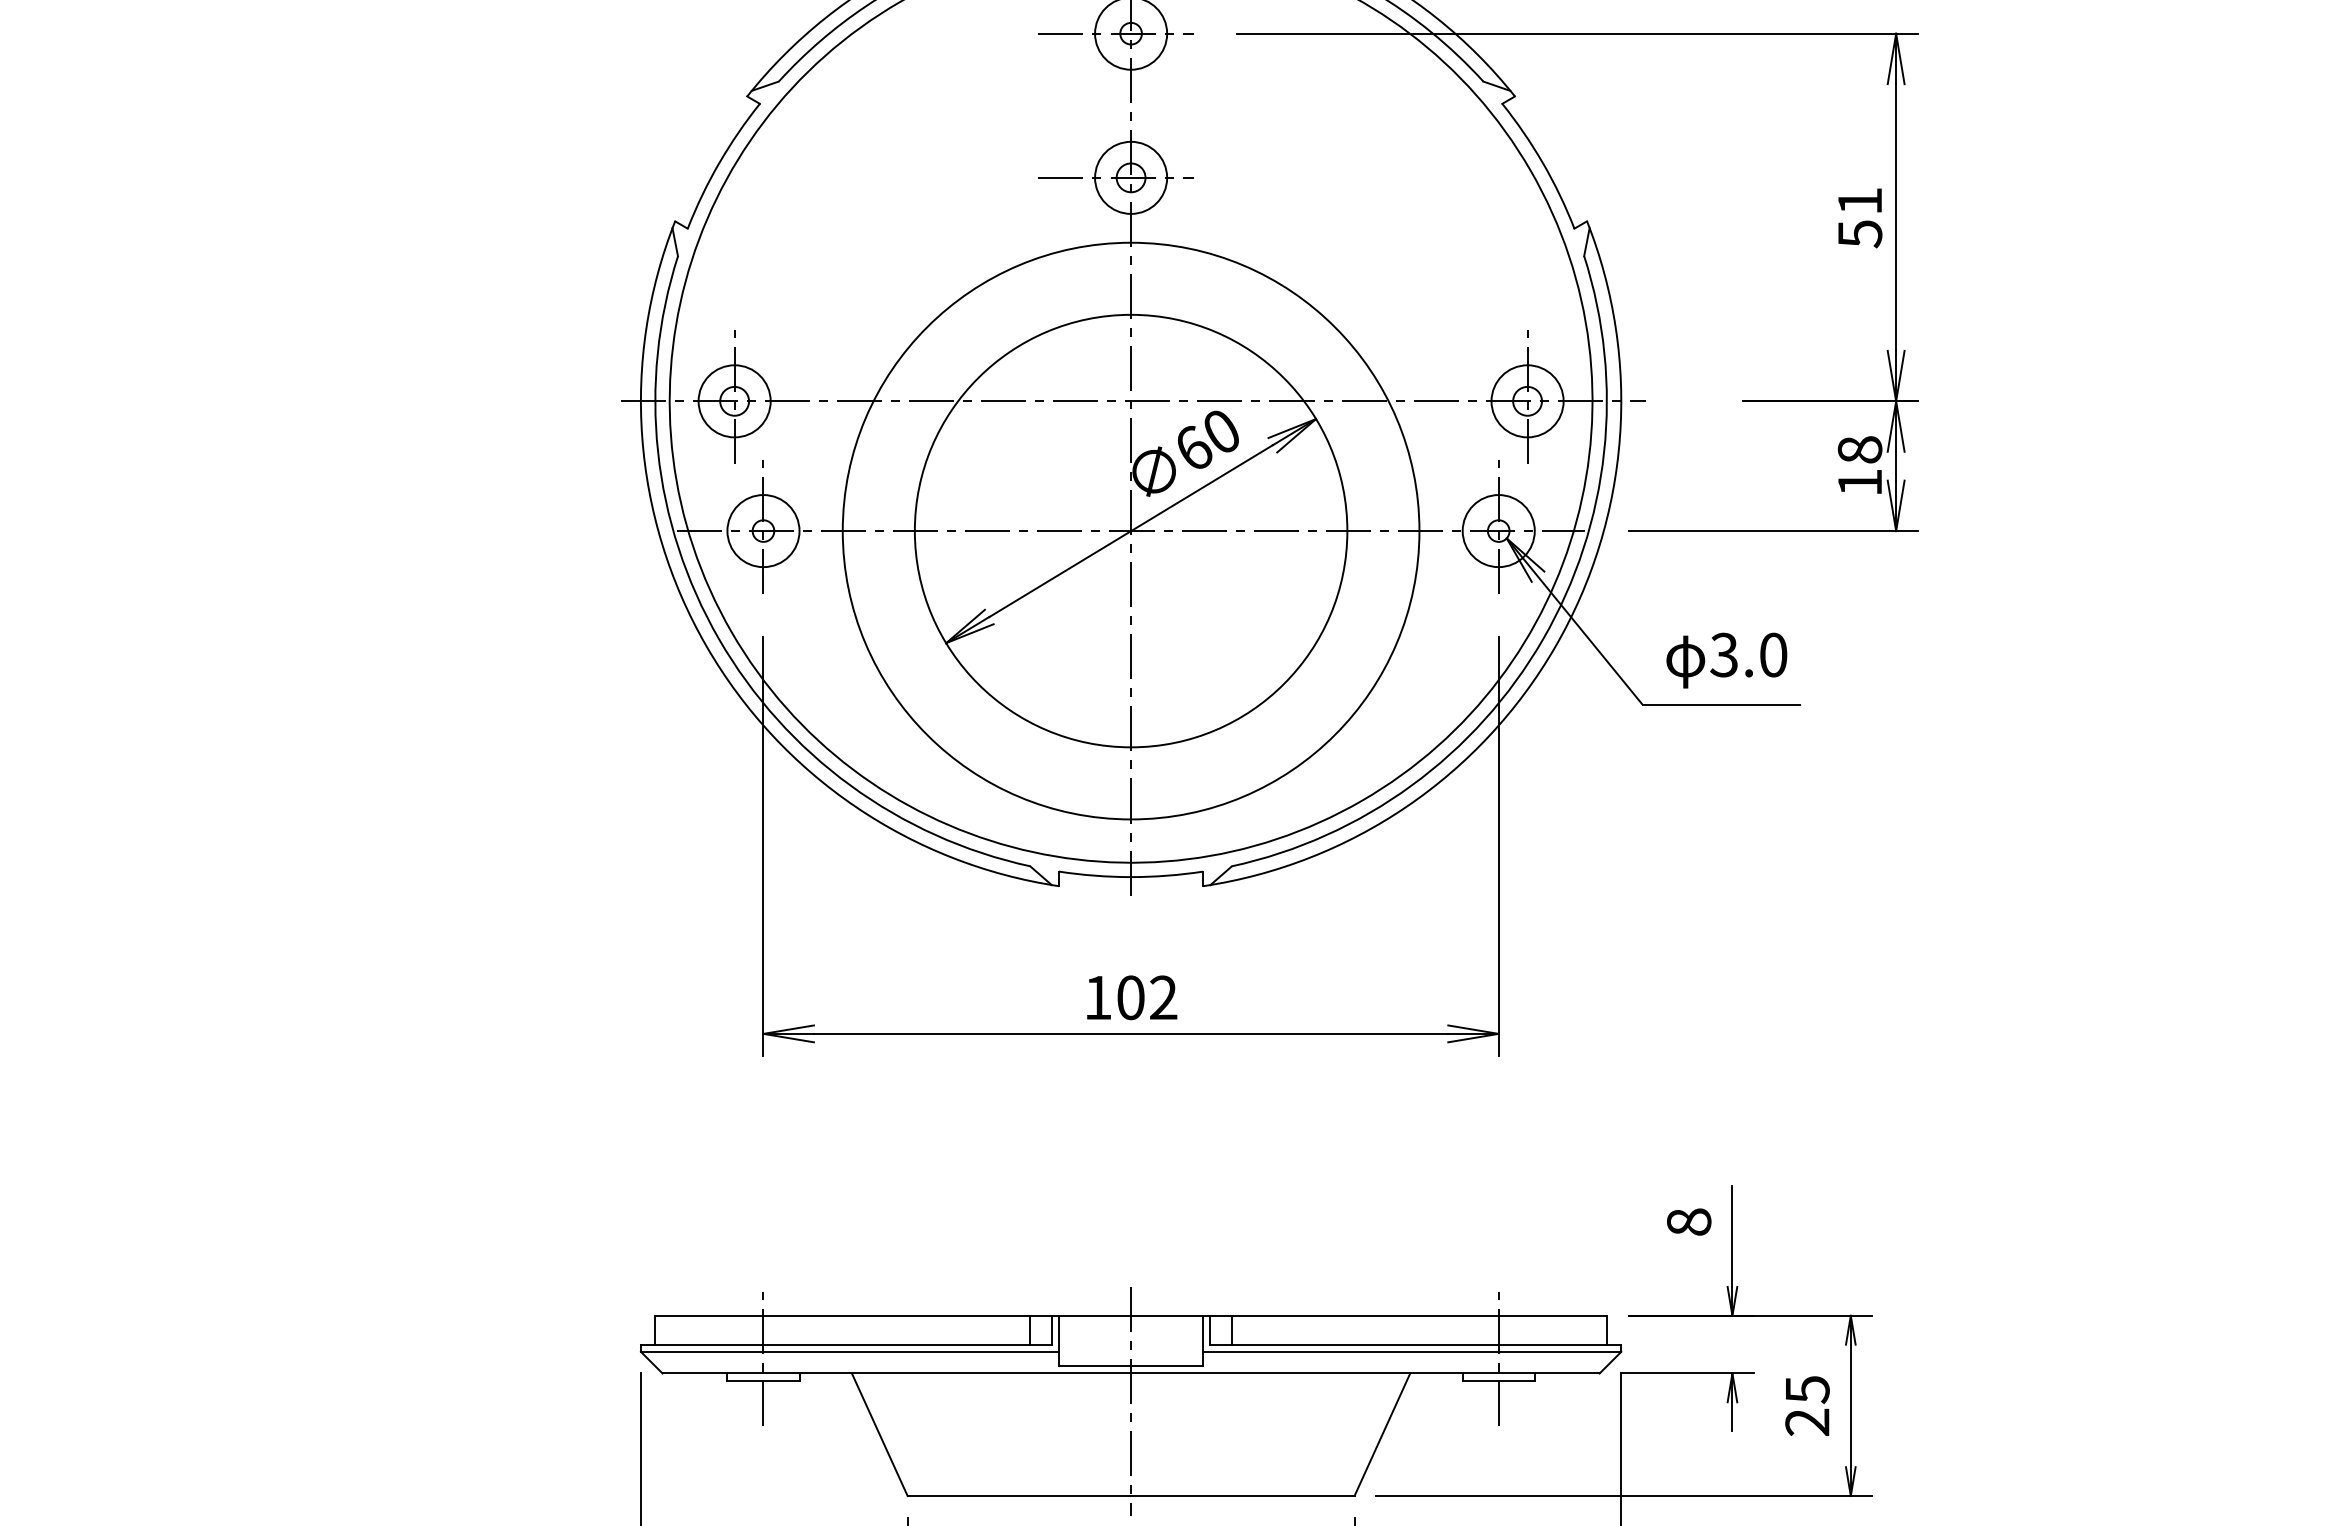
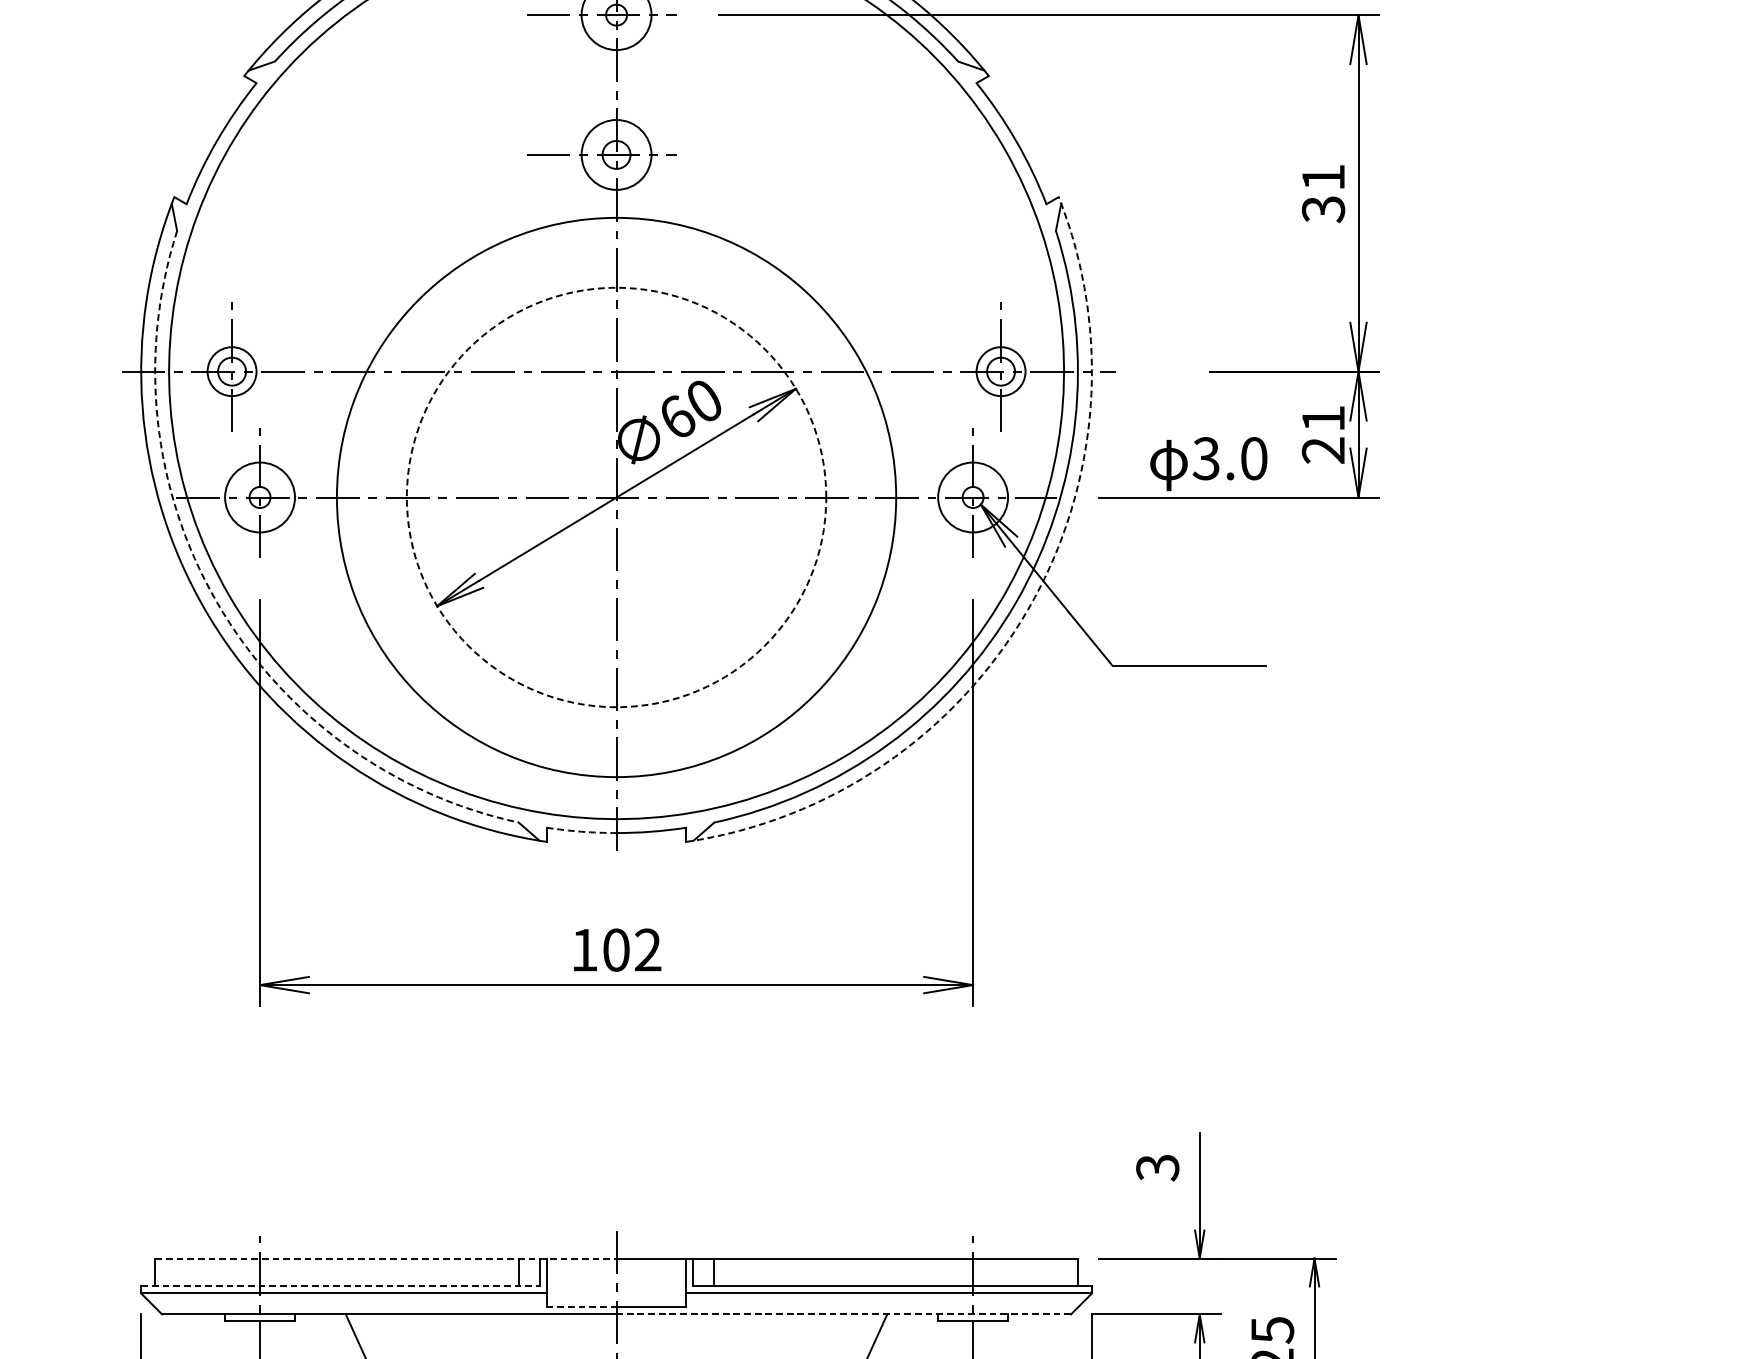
text: (1859, 233) -> (1322, 208), 51 -> 31
circle: (734, 401) -> (231, 371), size x0.7
circle: (1527, 401) -> (1000, 371), size x0.7
text: (1859, 466) -> (1322, 434), 18 -> 21
arc: (914, 531) -> (406, 497), solid -> dashed
arc: (719, 639) -> (217, 602), solid -> dashed
arc: (1555, 646) -> (1028, 609), solid -> dashed
text: (1726, 660) -> (1208, 463), moved
arc: (1095, 875) -> (582, 831), solid -> dashed
text: (1688, 1222) -> (1157, 1168), 8 -> 3
line: (893, 1315) -> (386, 1258), solid -> dashed
line: (846, 1344) -> (340, 1286), solid -> dashed
line: (1095, 1366) -> (582, 1307), solid -> dashed
line: (1364, 1373) -> (842, 1314), solid -> dashed

